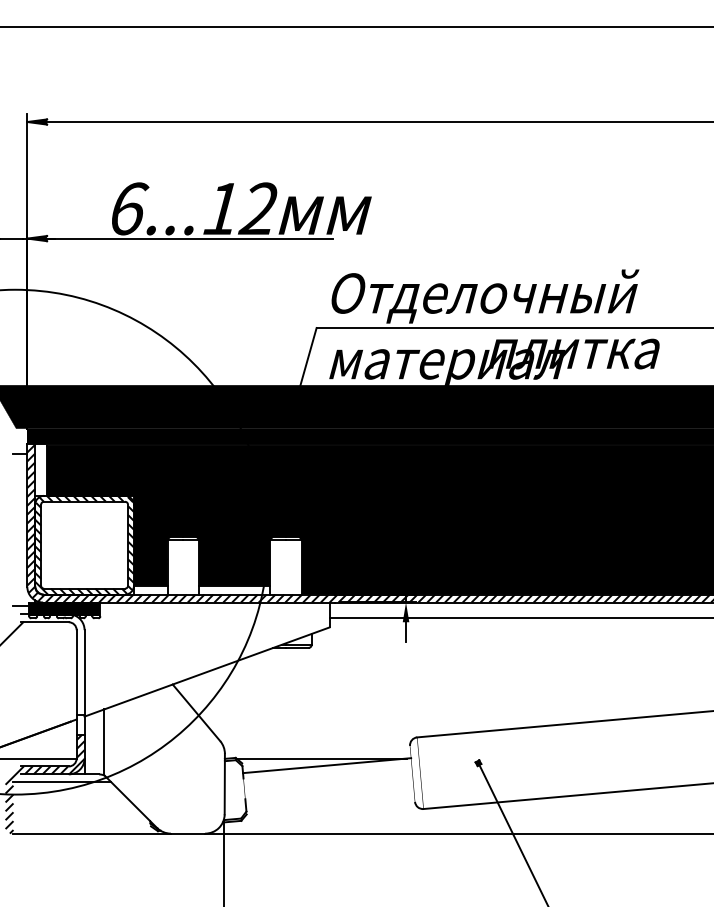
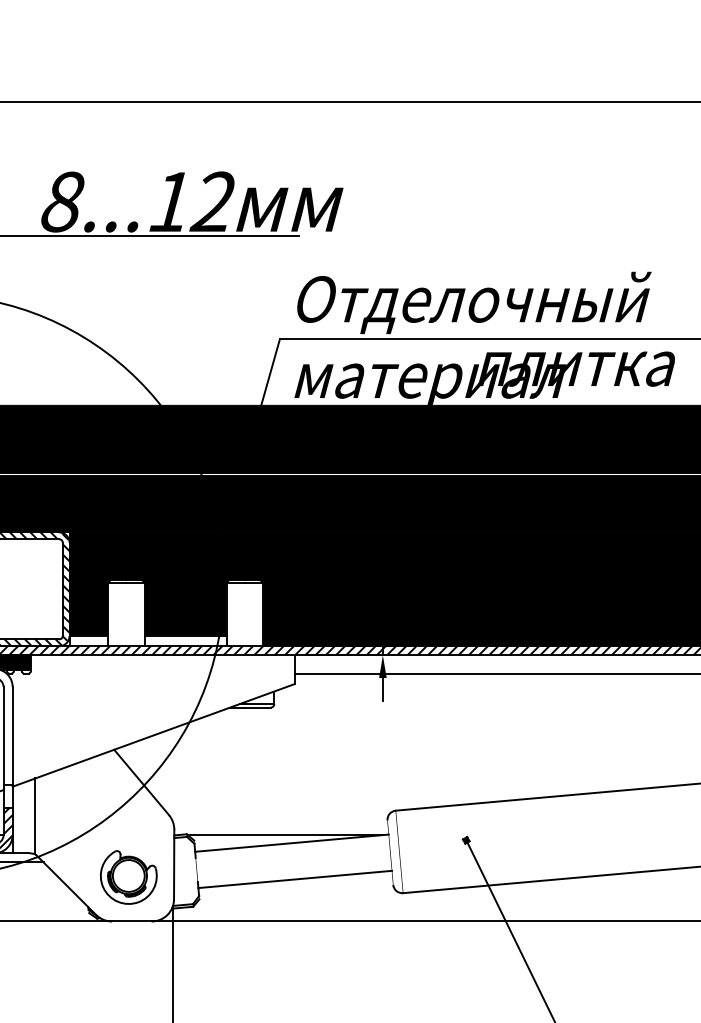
text: (129, 208) -> (64, 201), 6 -> 8
part: (185, 795) -> (128, 877), added
line: (329, 796) -> (294, 878), added

